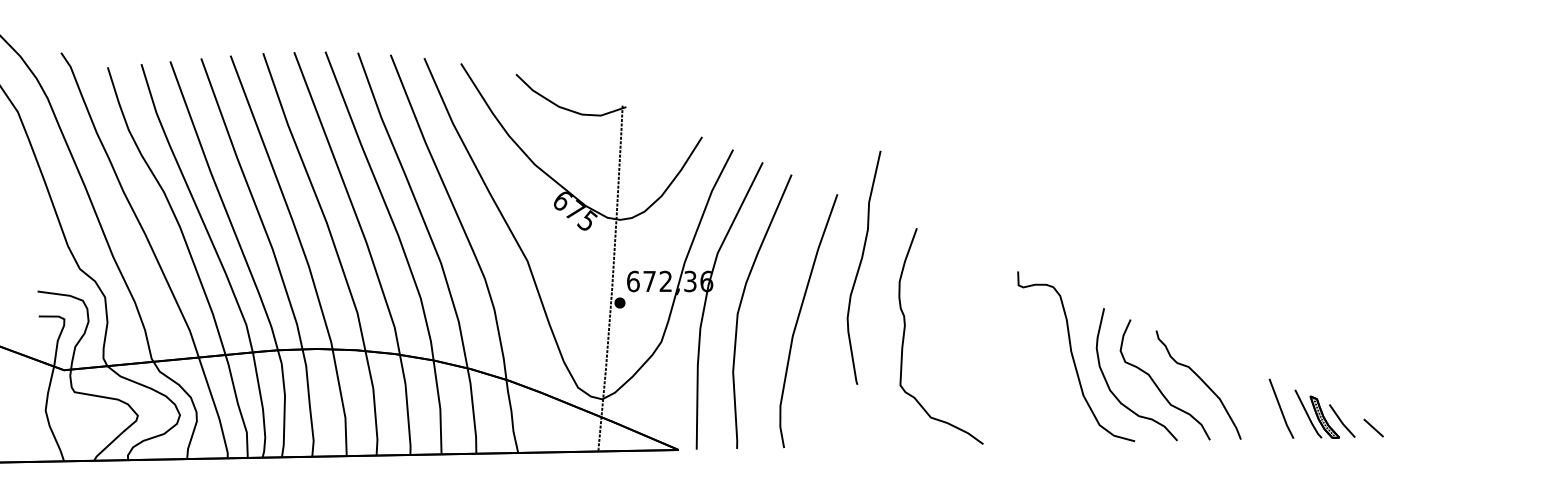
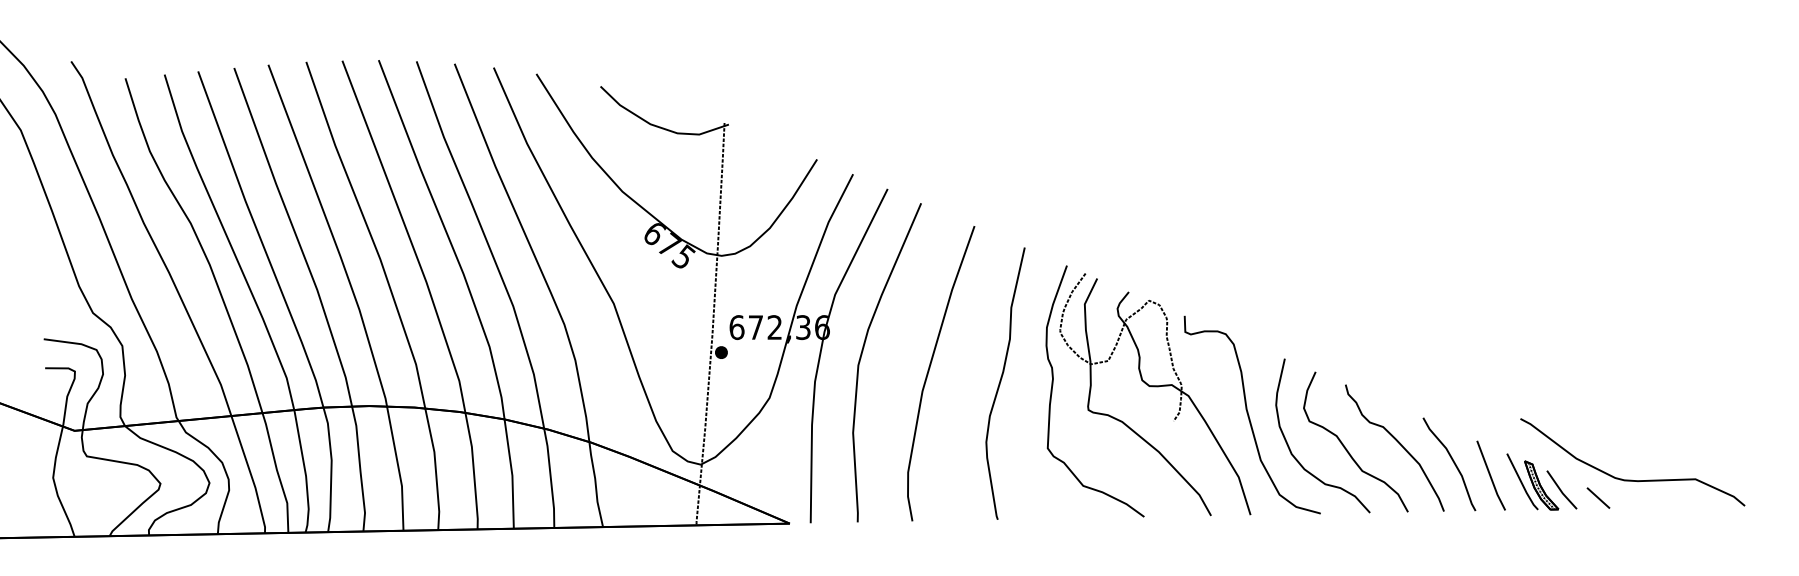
curve: (860, 265) -> (1001, 381), moved
part: (993, 333) -> (1155, 387), added
curve: (1249, 398) -> (1453, 463), added
curve: (1402, 412) -> (1631, 479), added

